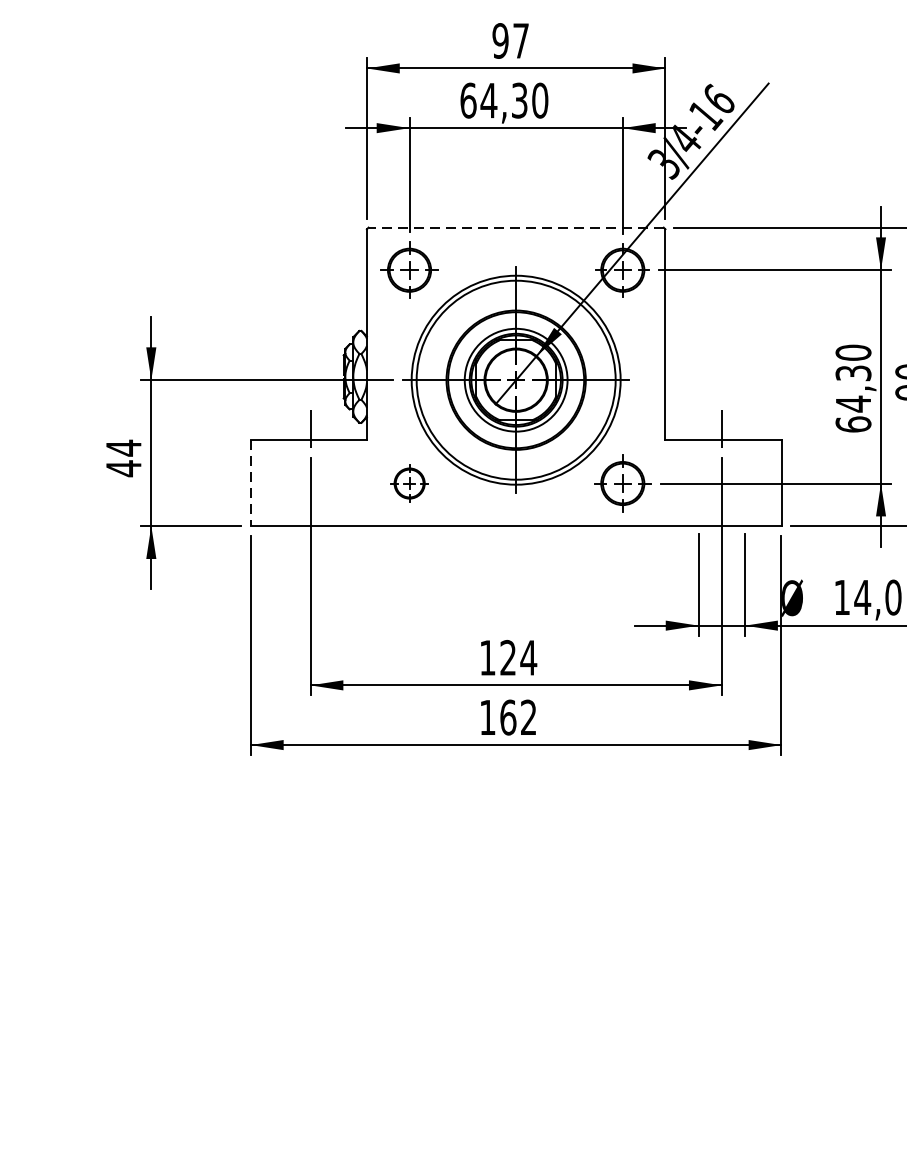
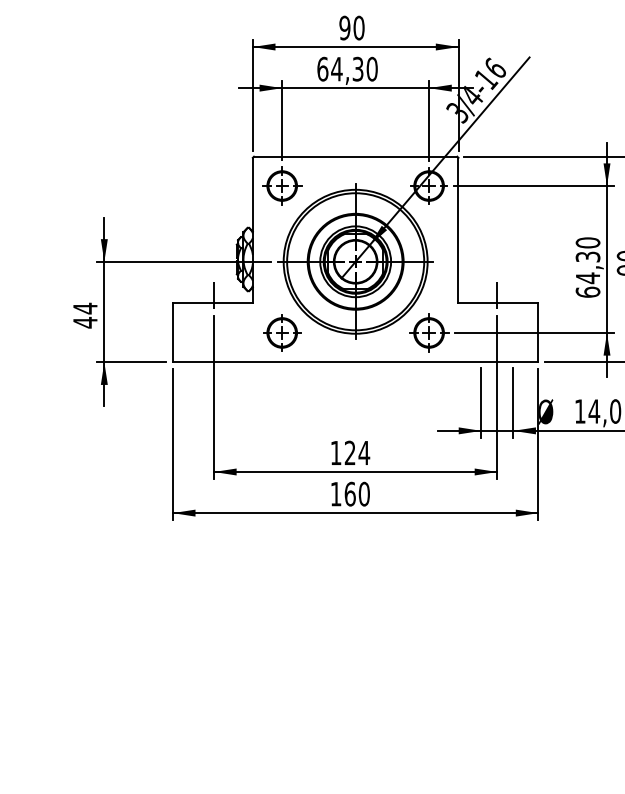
text: (520, 40) -> (358, 27), 97 -> 90
line: (515, 227) -> (355, 156), dashed -> solid
line: (250, 482) -> (172, 332), dashed -> solid
part: (409, 482) -> (282, 332), size x1.43
text: (527, 716) -> (363, 493), 162 -> 160

